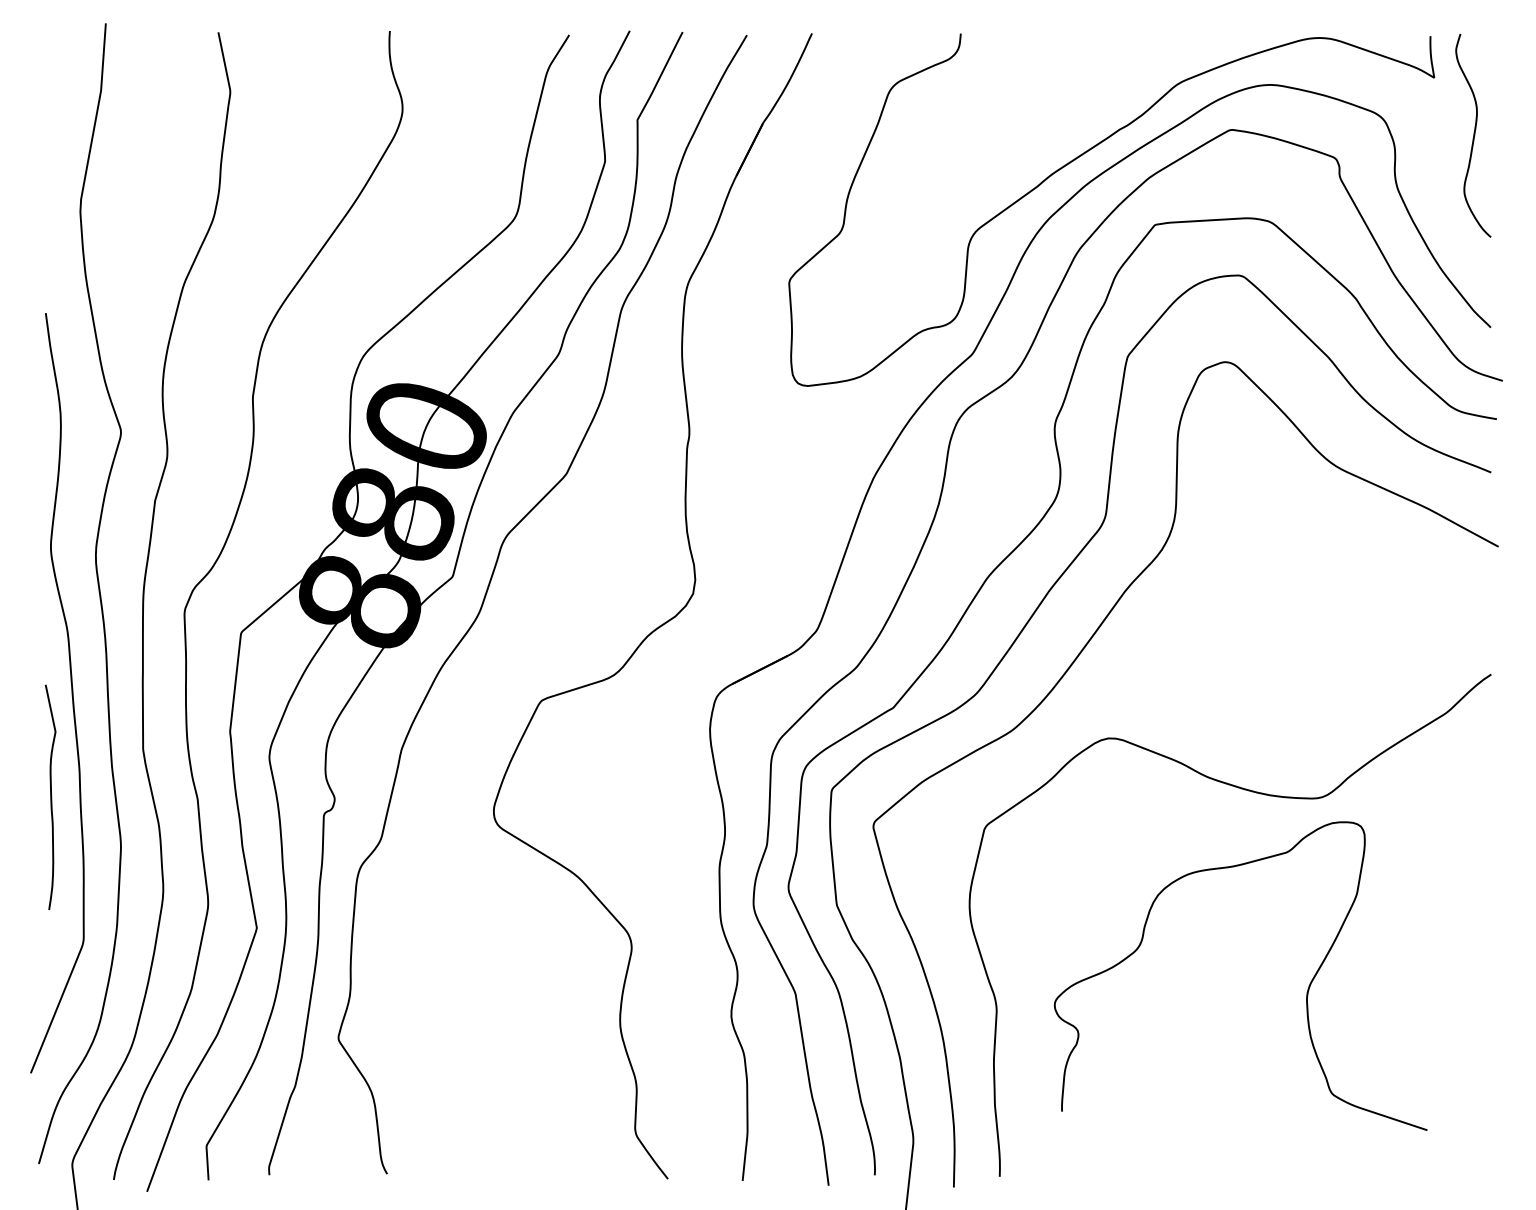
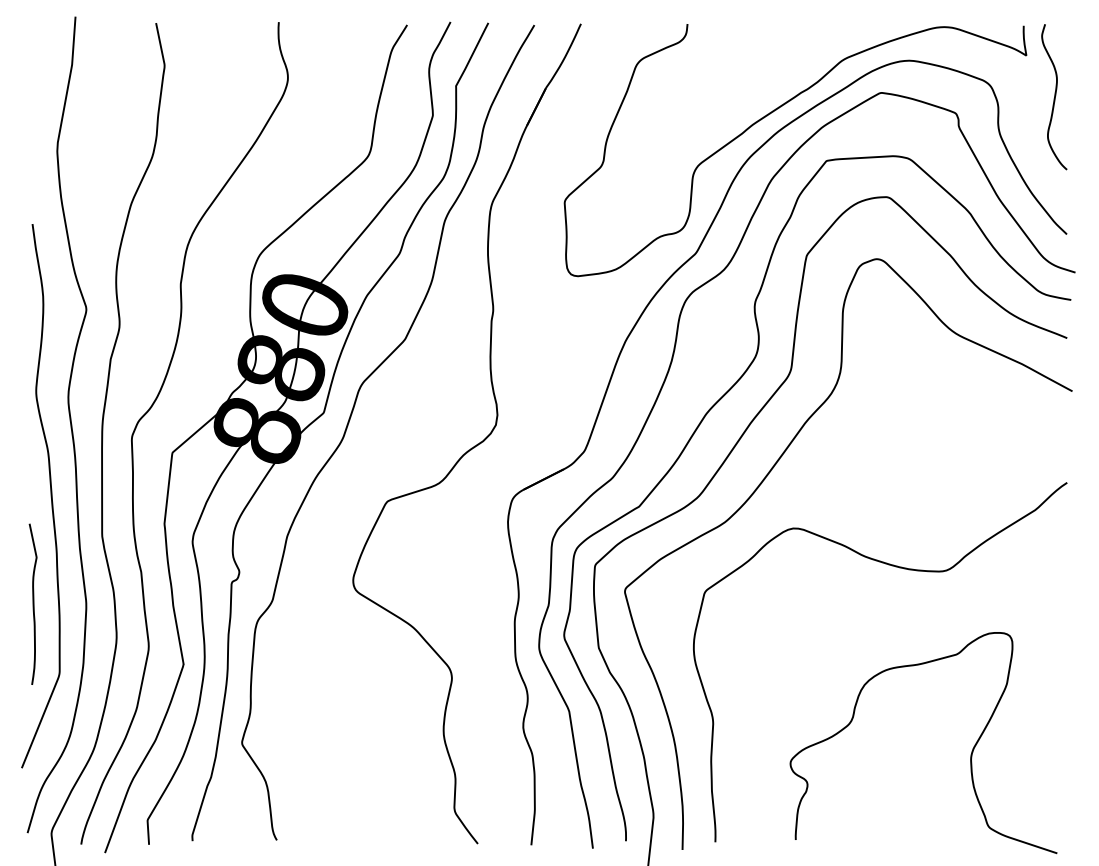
curve: (50, 796) -> (33, 603), moved
curve: (1306, 992) -> (970, 754), moved

